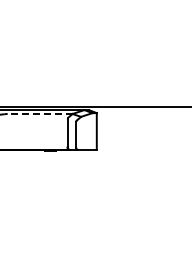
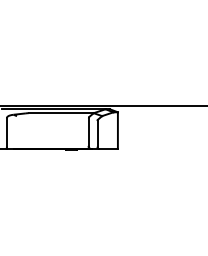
line: (39, 114) -> (60, 113), dashed -> solid

